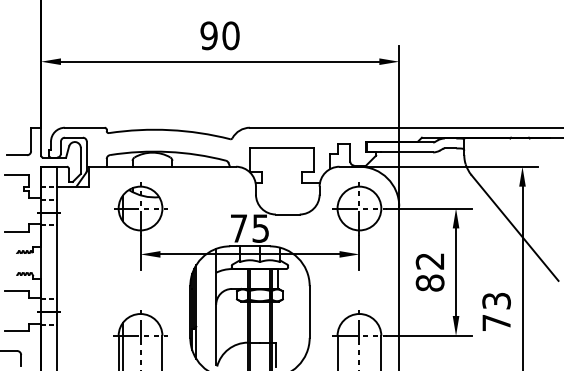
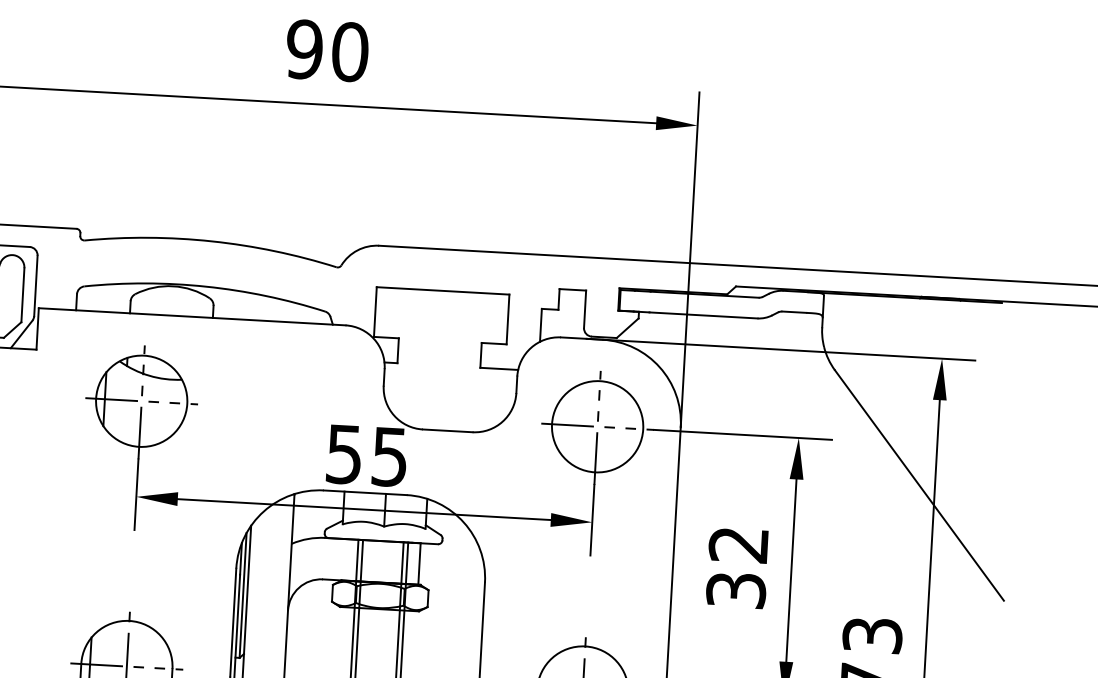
text: (238, 228) -> (343, 454), 75 -> 55
text: (429, 282) -> (734, 588), 82 -> 32

